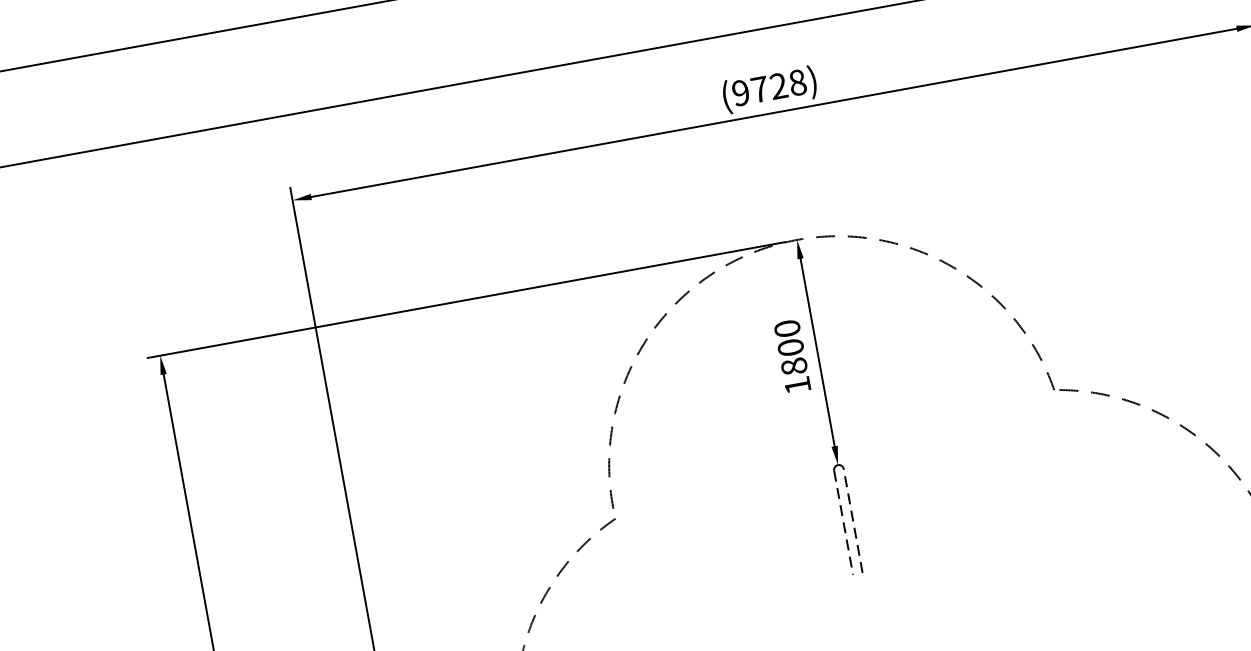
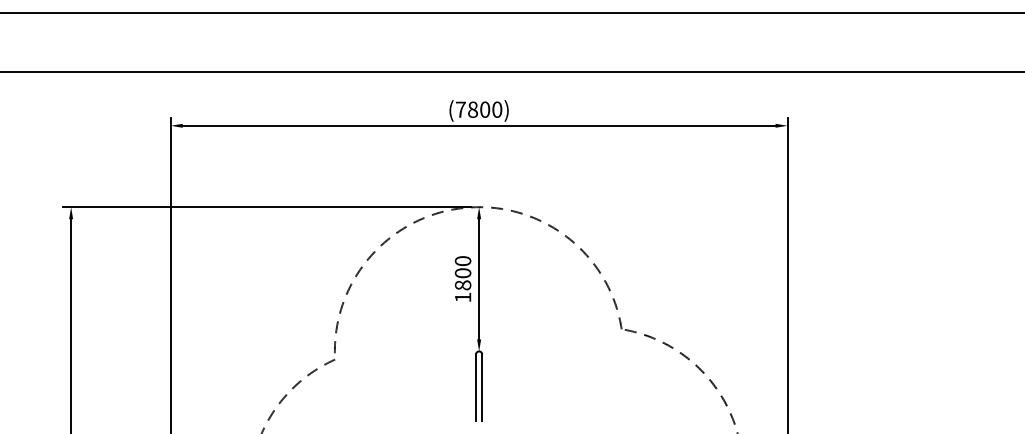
text: (768, 87) -> (478, 109), (9728) -> (7800)
line: (853, 520) -> (482, 387), dashed -> solid
line: (844, 523) -> (476, 388), dashed -> solid

